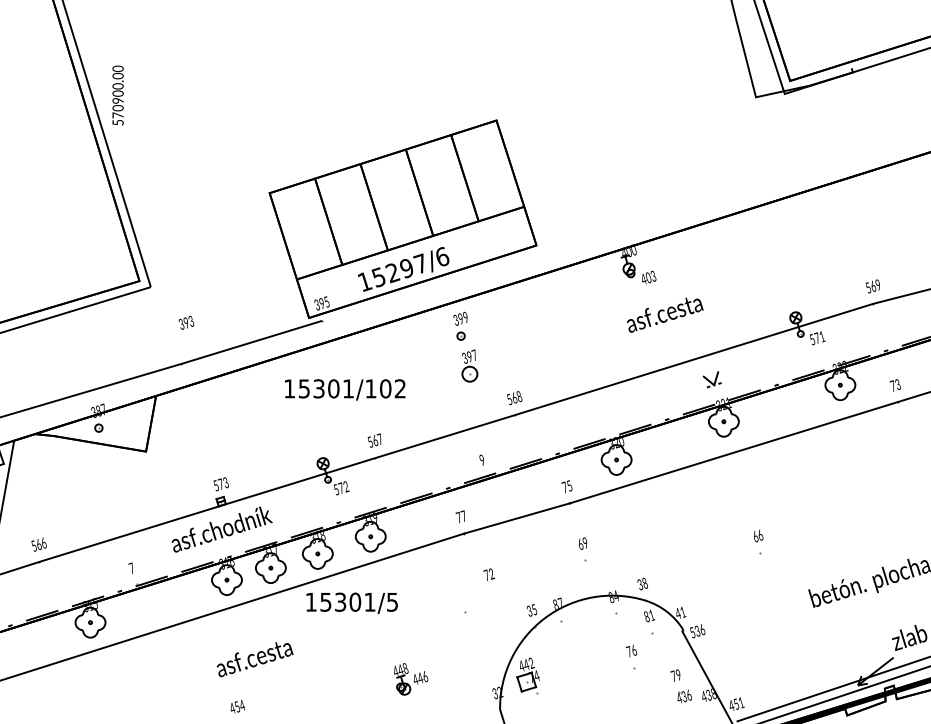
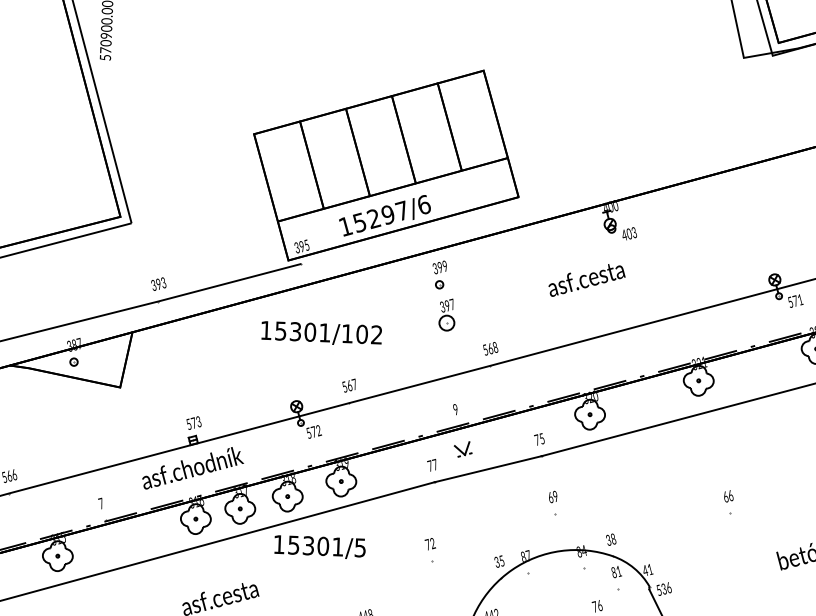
text: (665, 314) -> (587, 280), moved
text: (186, 322) -> (158, 283), moved
part: (711, 379) -> (462, 449), moved
text: (489, 574) -> (430, 543), moved

